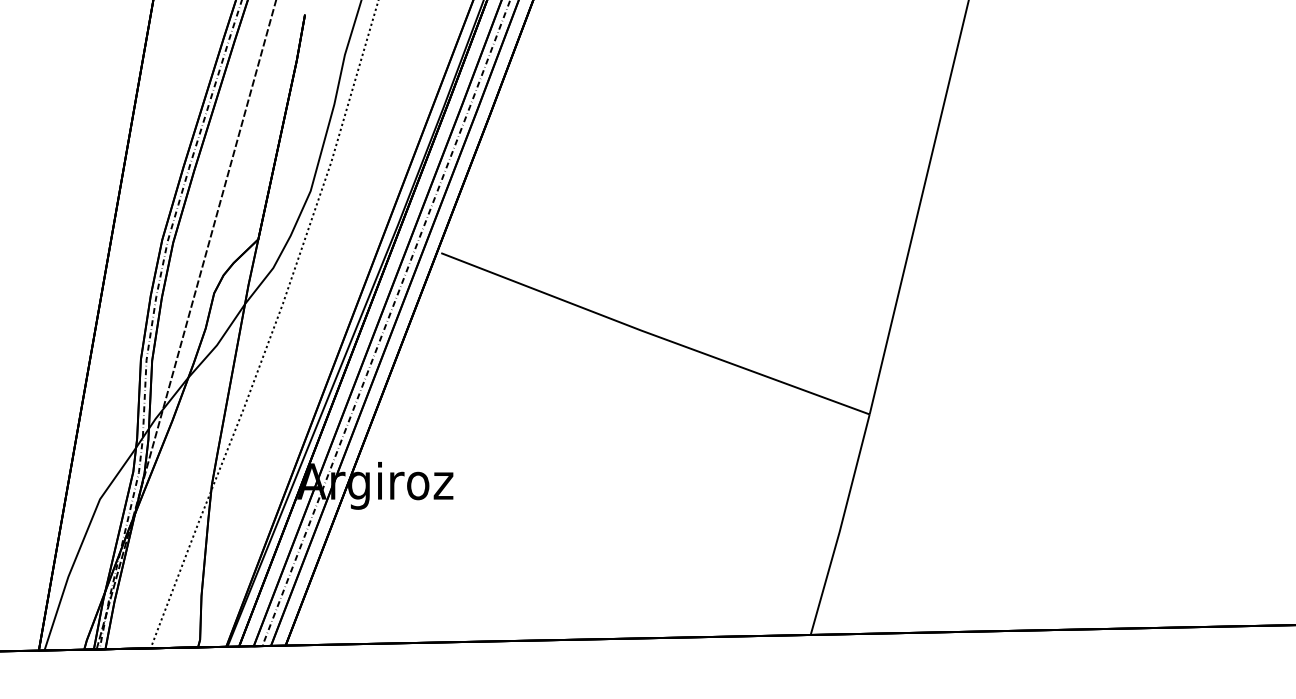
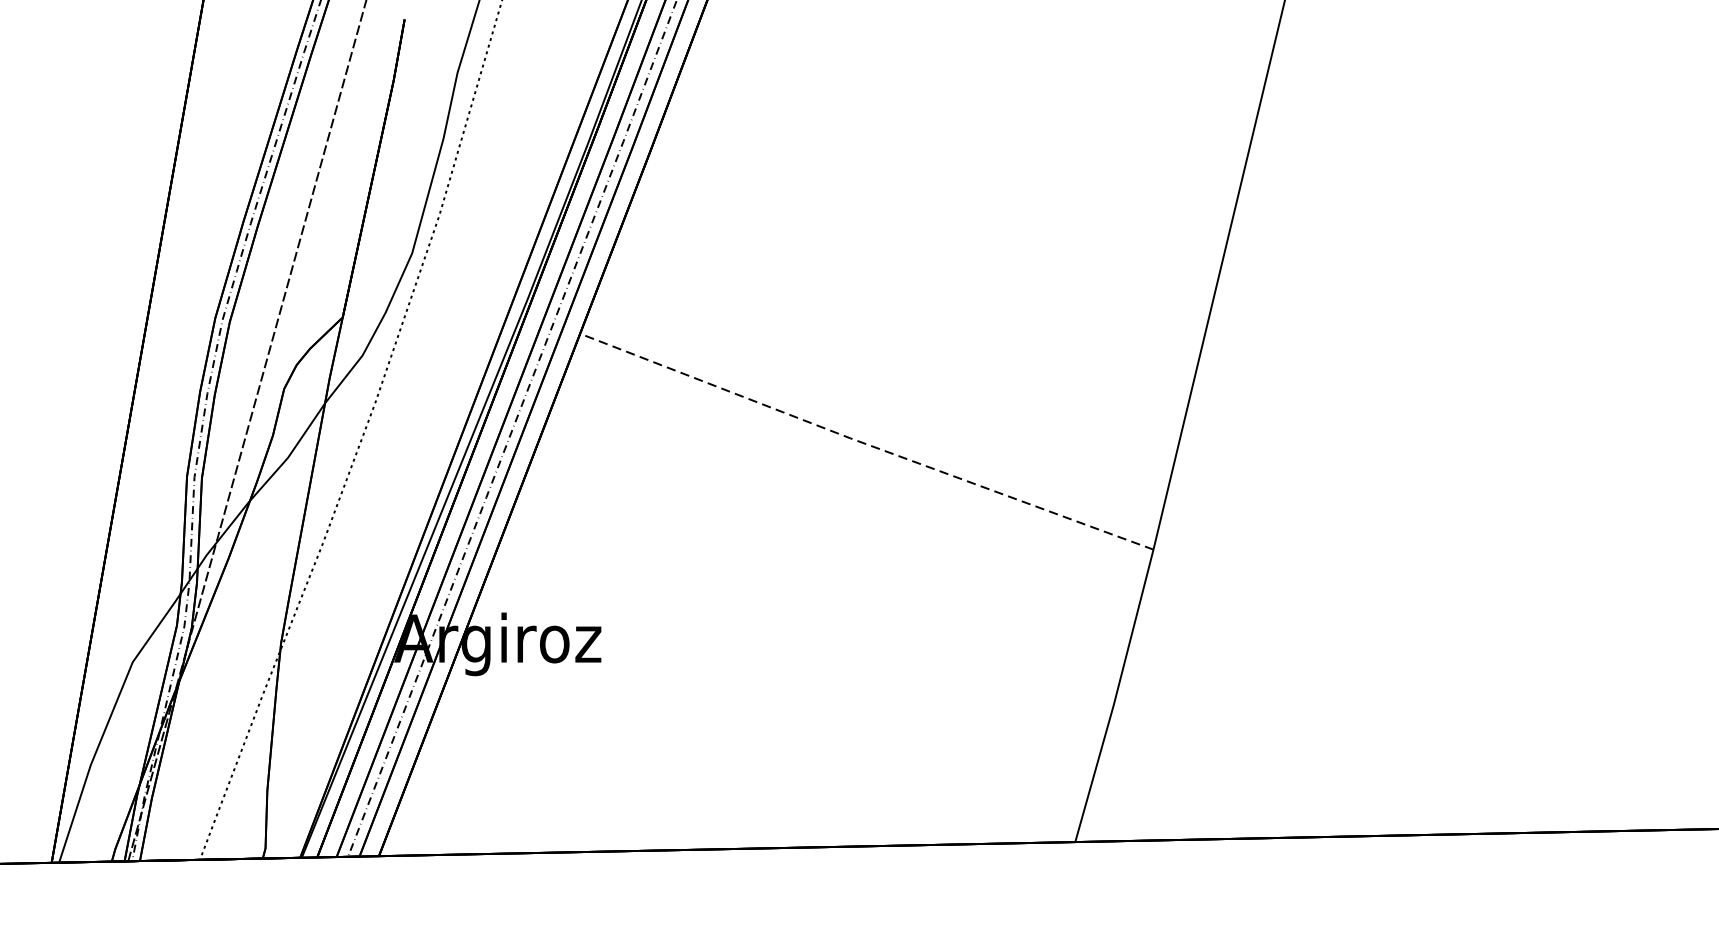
line: (654, 335) -> (868, 444), solid -> dashed

